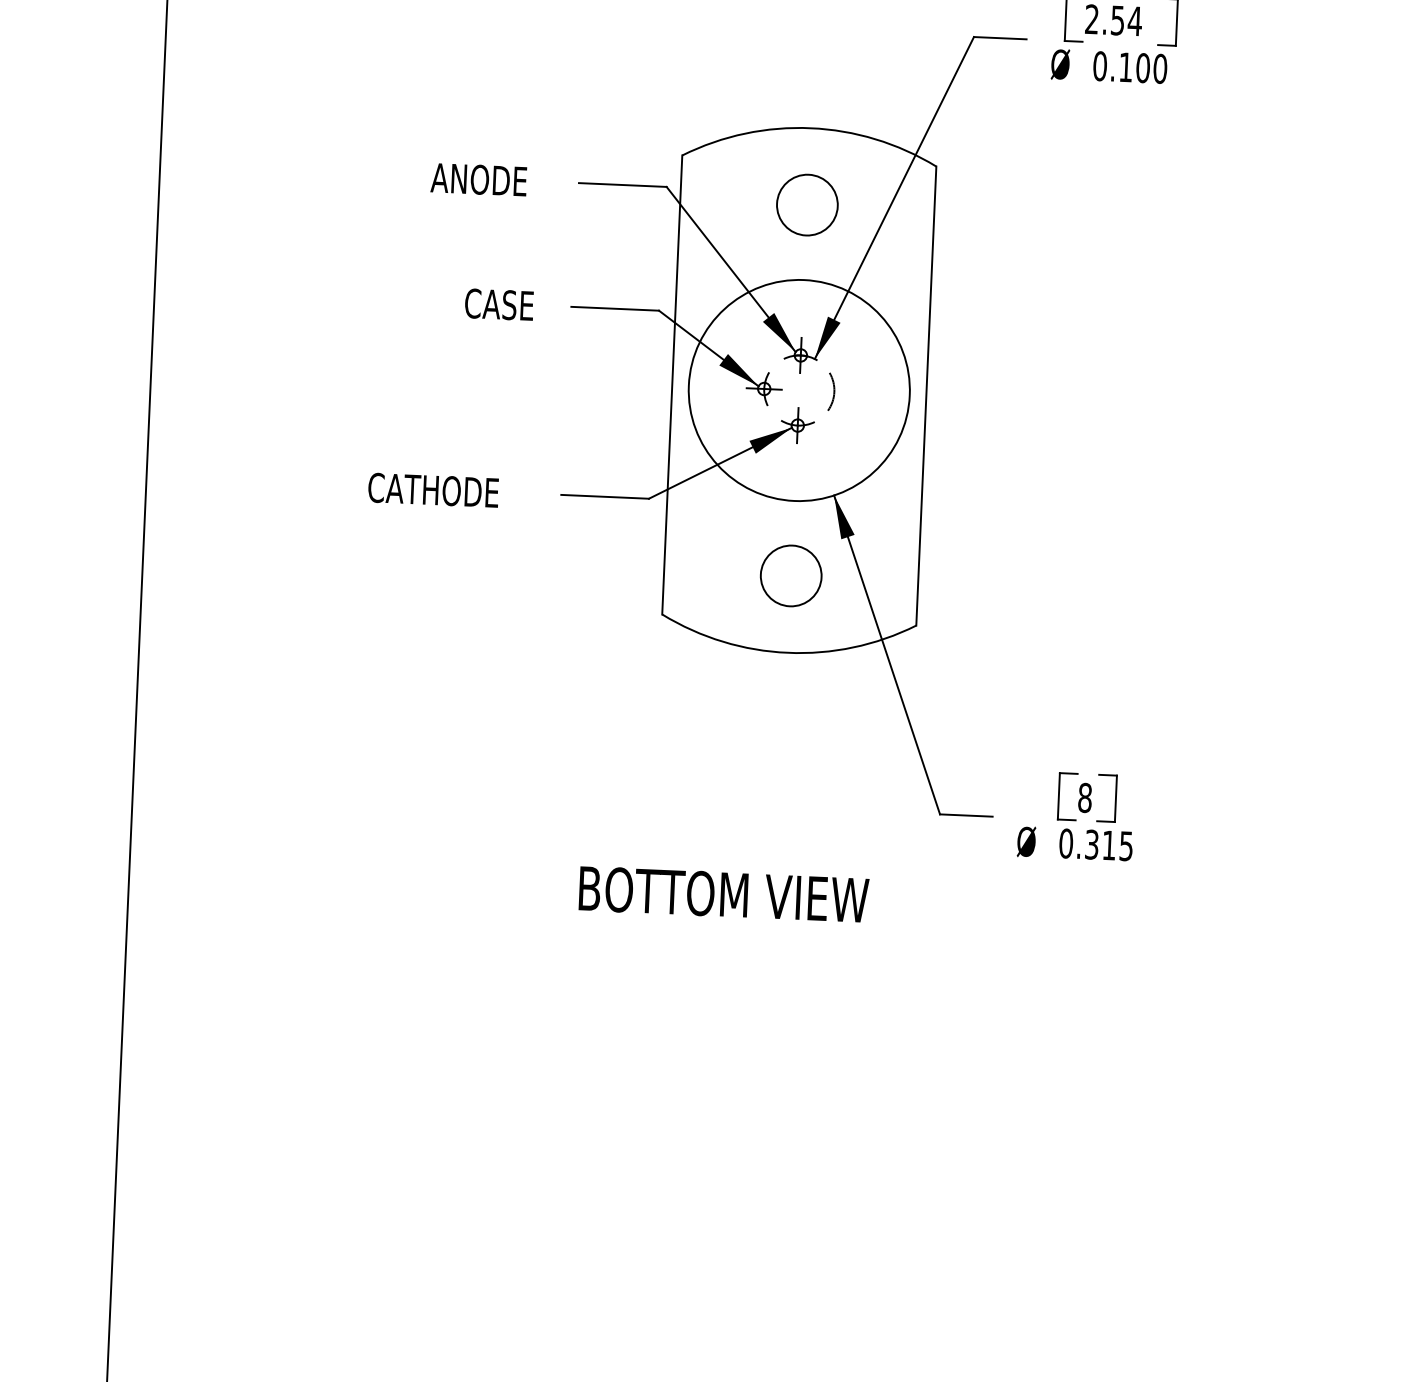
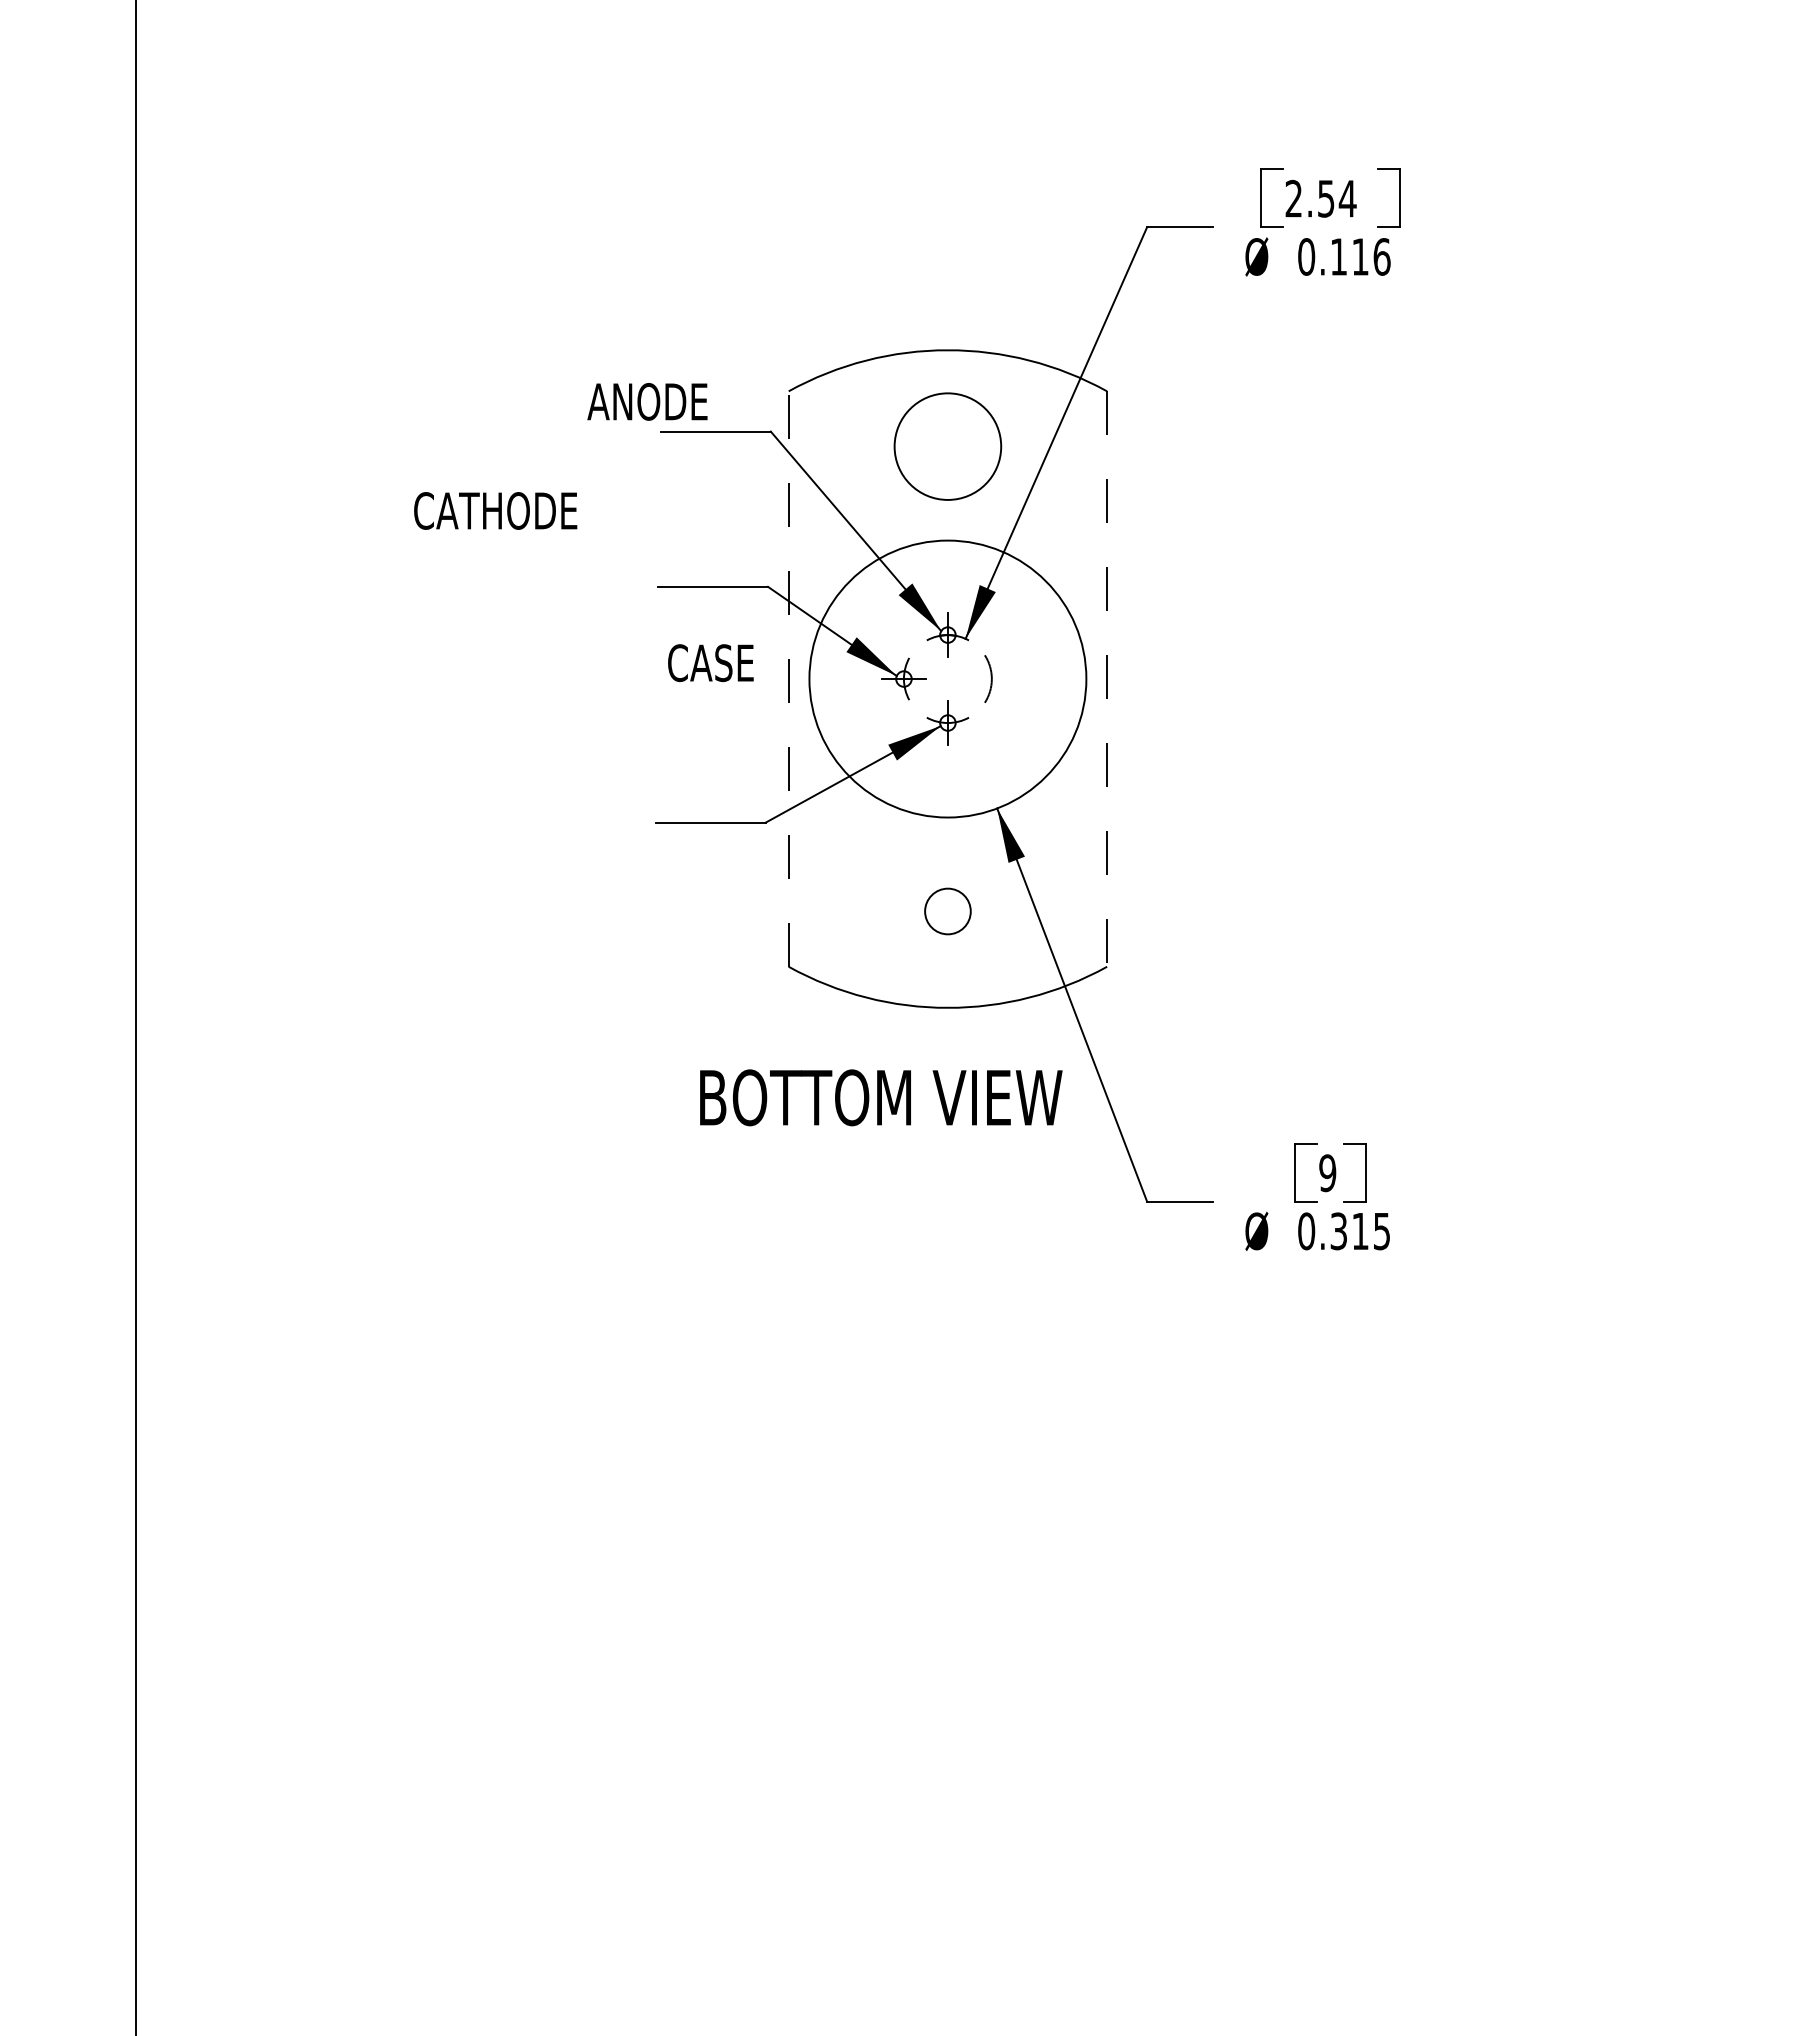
text: (1151, 68) -> (1371, 256), 0.100 -> 0.116
text: (478, 179) -> (647, 401), moved
circle: (807, 204) -> (947, 446), size x1.4
text: (499, 305) -> (710, 663), moved
line: (672, 385) -> (788, 679), solid -> dashed
line: (926, 396) -> (1107, 679), solid -> dashed
text: (433, 489) -> (495, 510), moved
circle: (790, 575) -> (947, 911), size x0.6
text: (1084, 798) -> (1327, 1173), 8 -> 9
text: (724, 894) -> (881, 1097), moved

